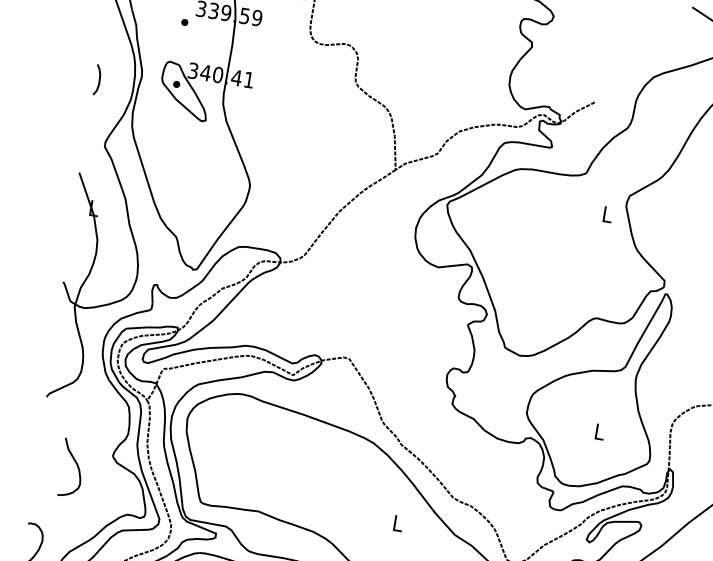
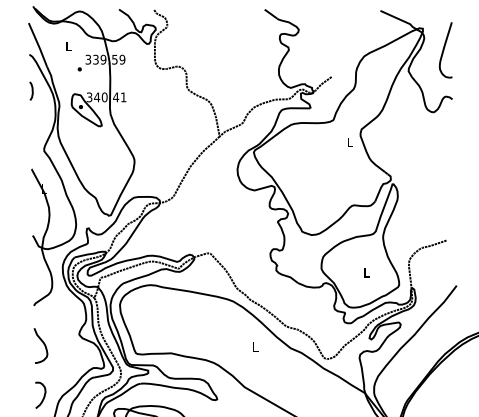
curve: (97, 78) -> (31, 90), moved
curve: (76, 466) -> (43, 344), moved

